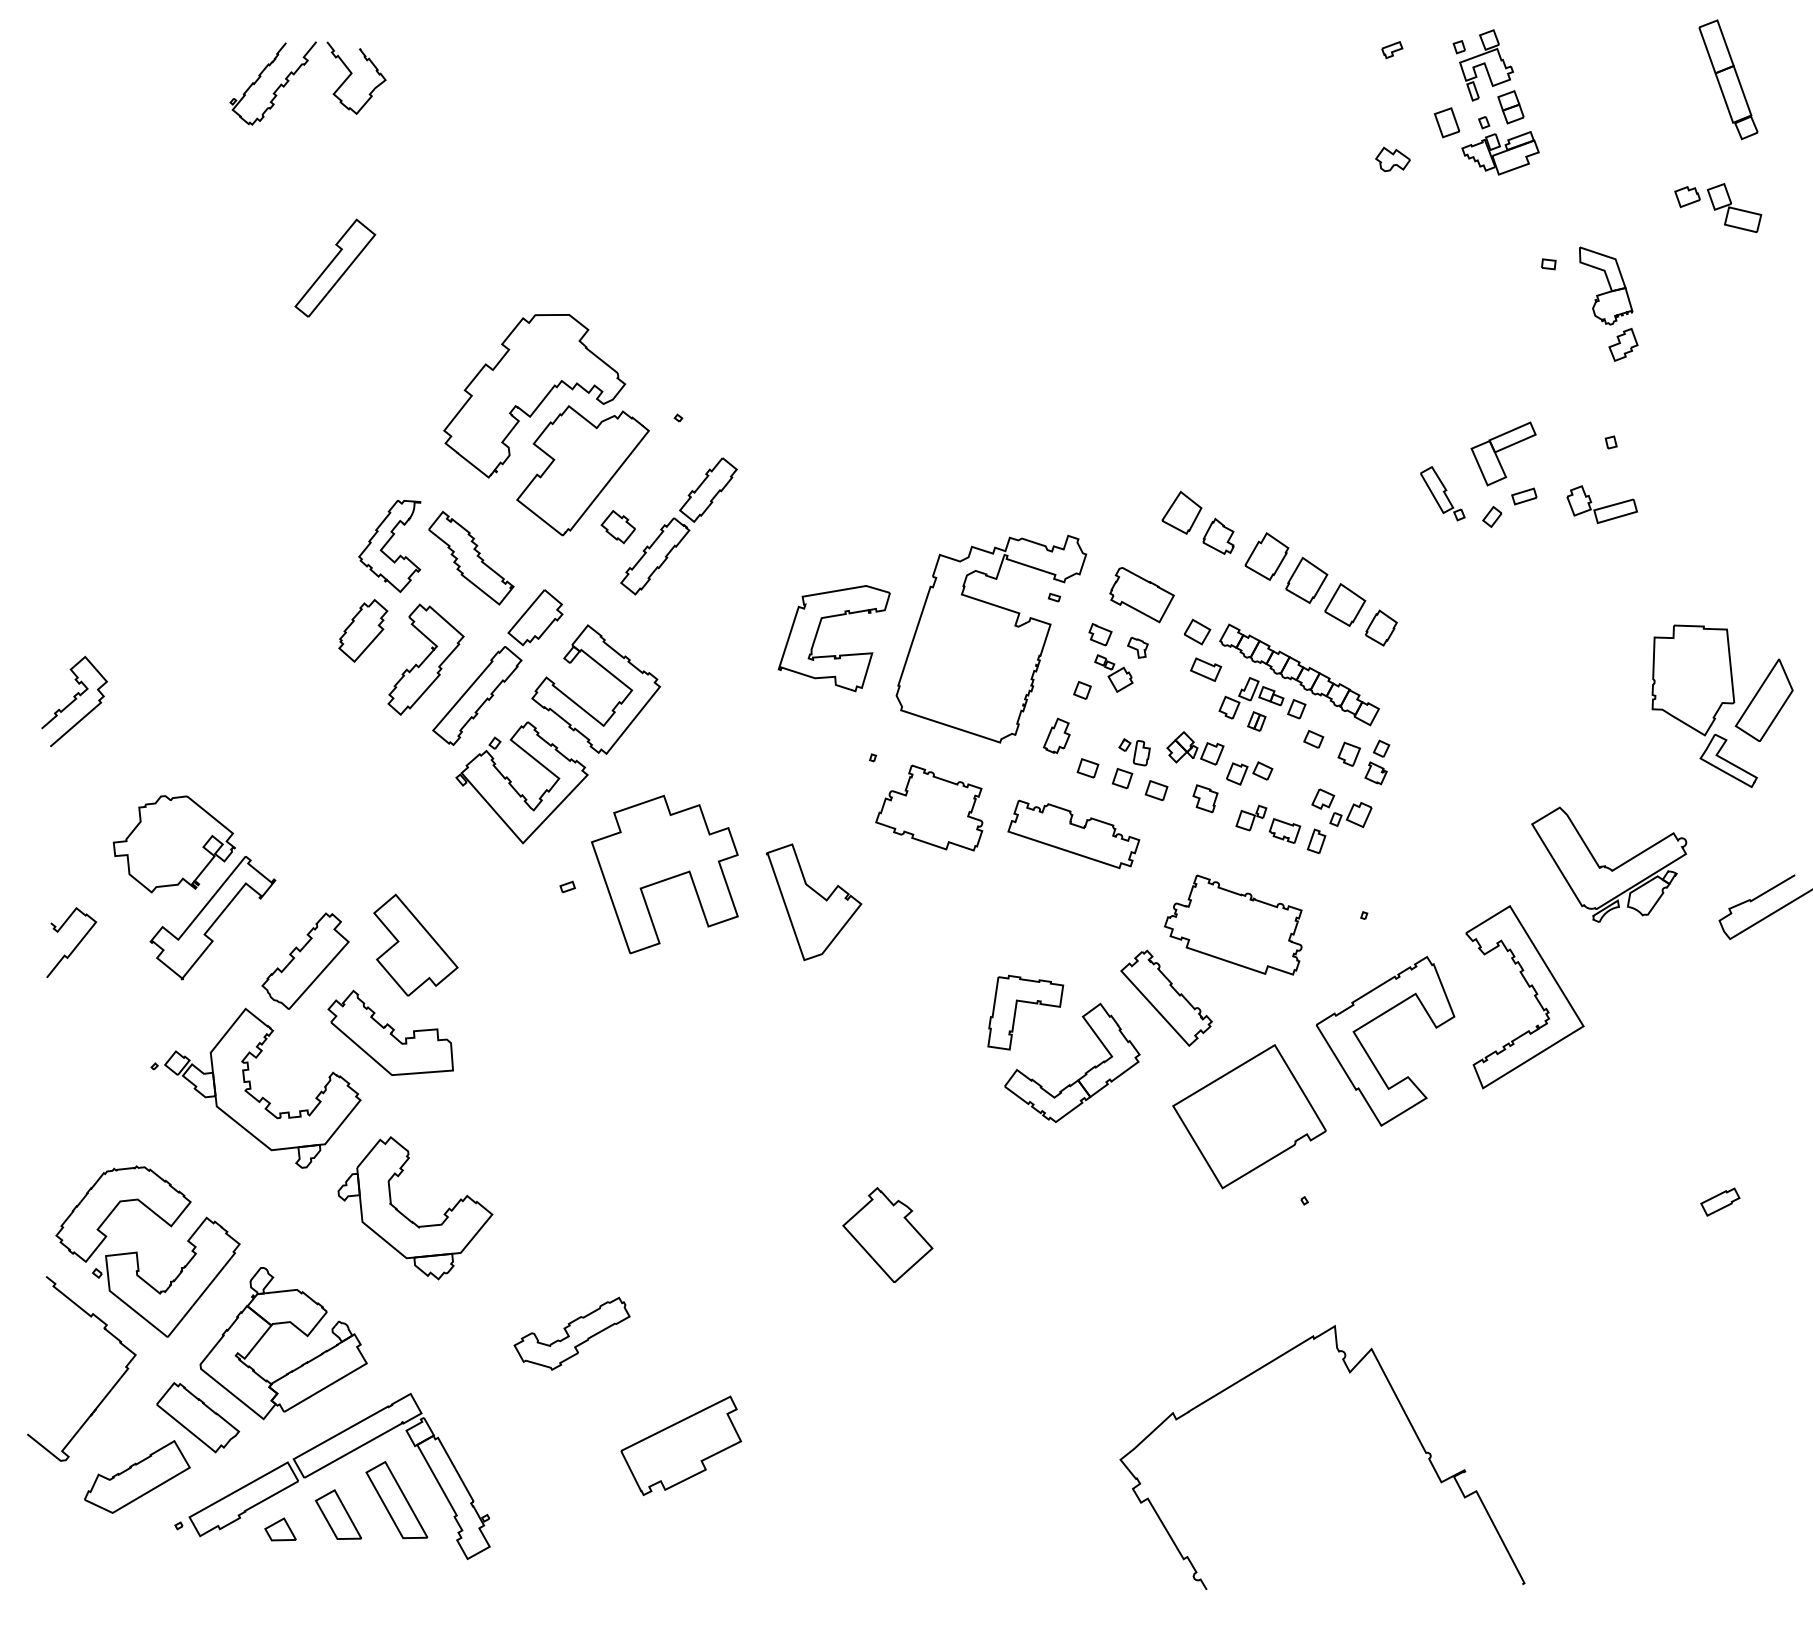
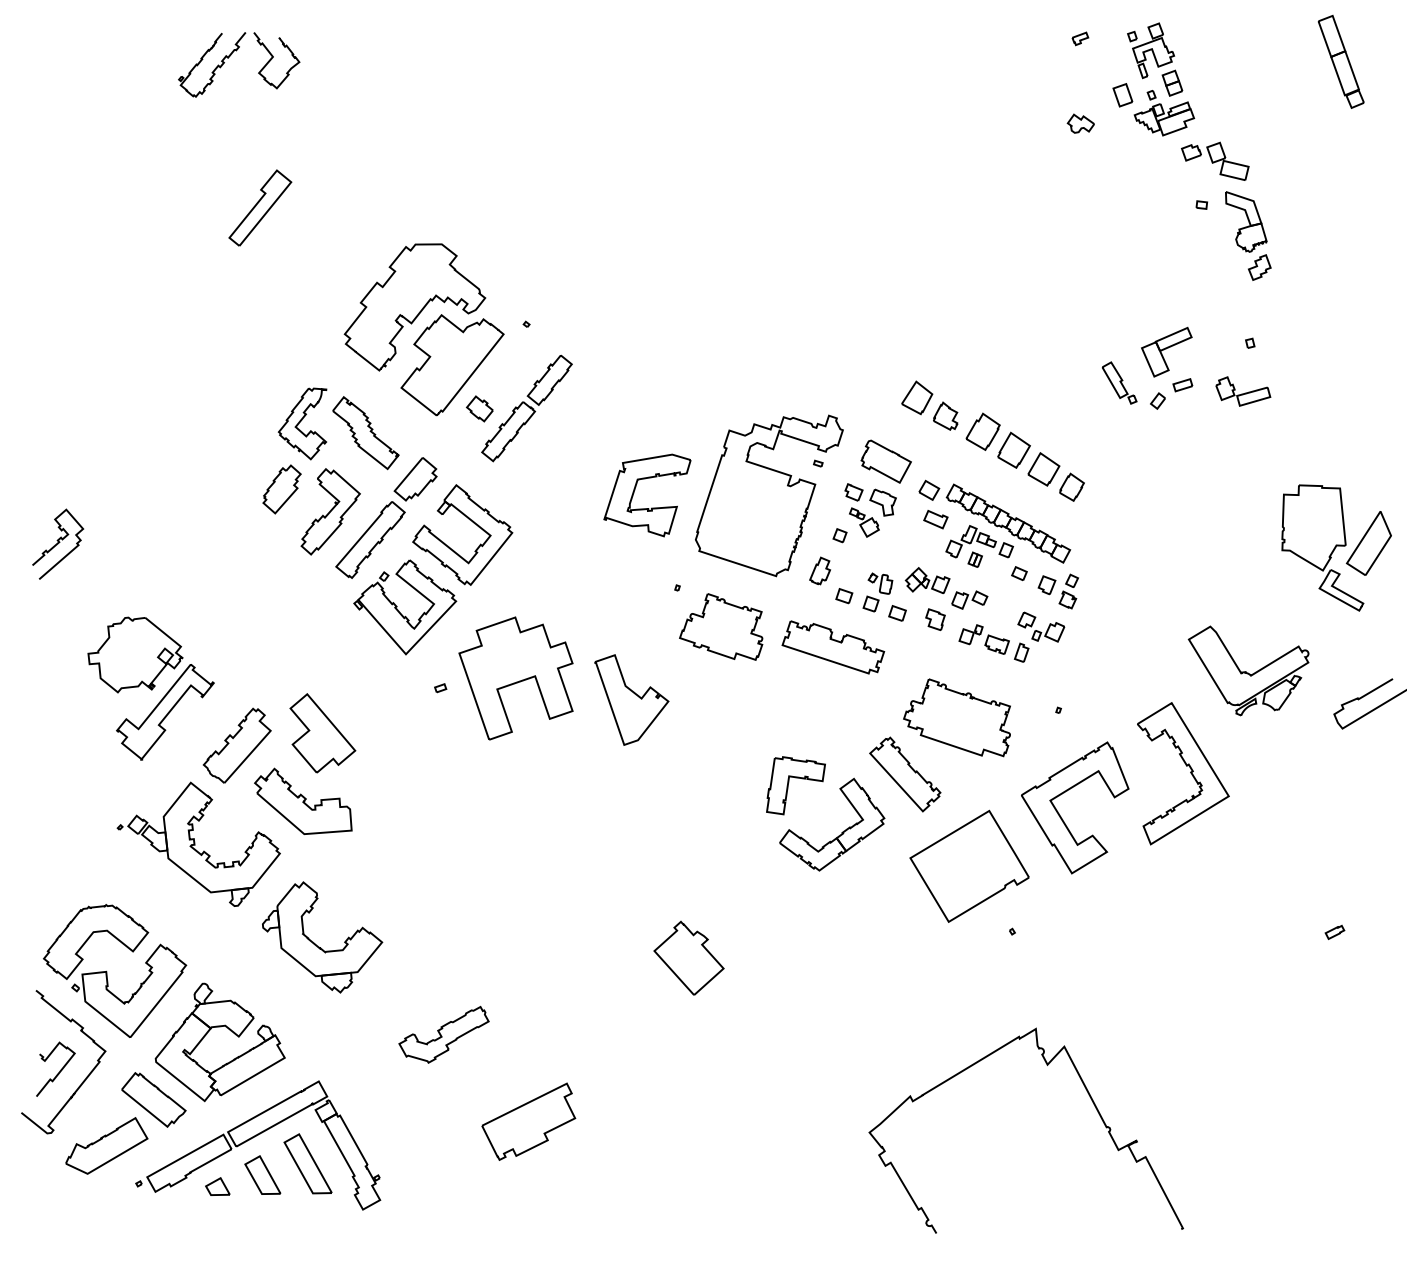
part: (1718, 206) -> (1215, 160), moved
part: (1137, 647) -> (882, 502), size x1.67
curve: (76, 944) -> (59, 1070), moved
part: (1719, 1200) -> (1334, 931), size x0.62

